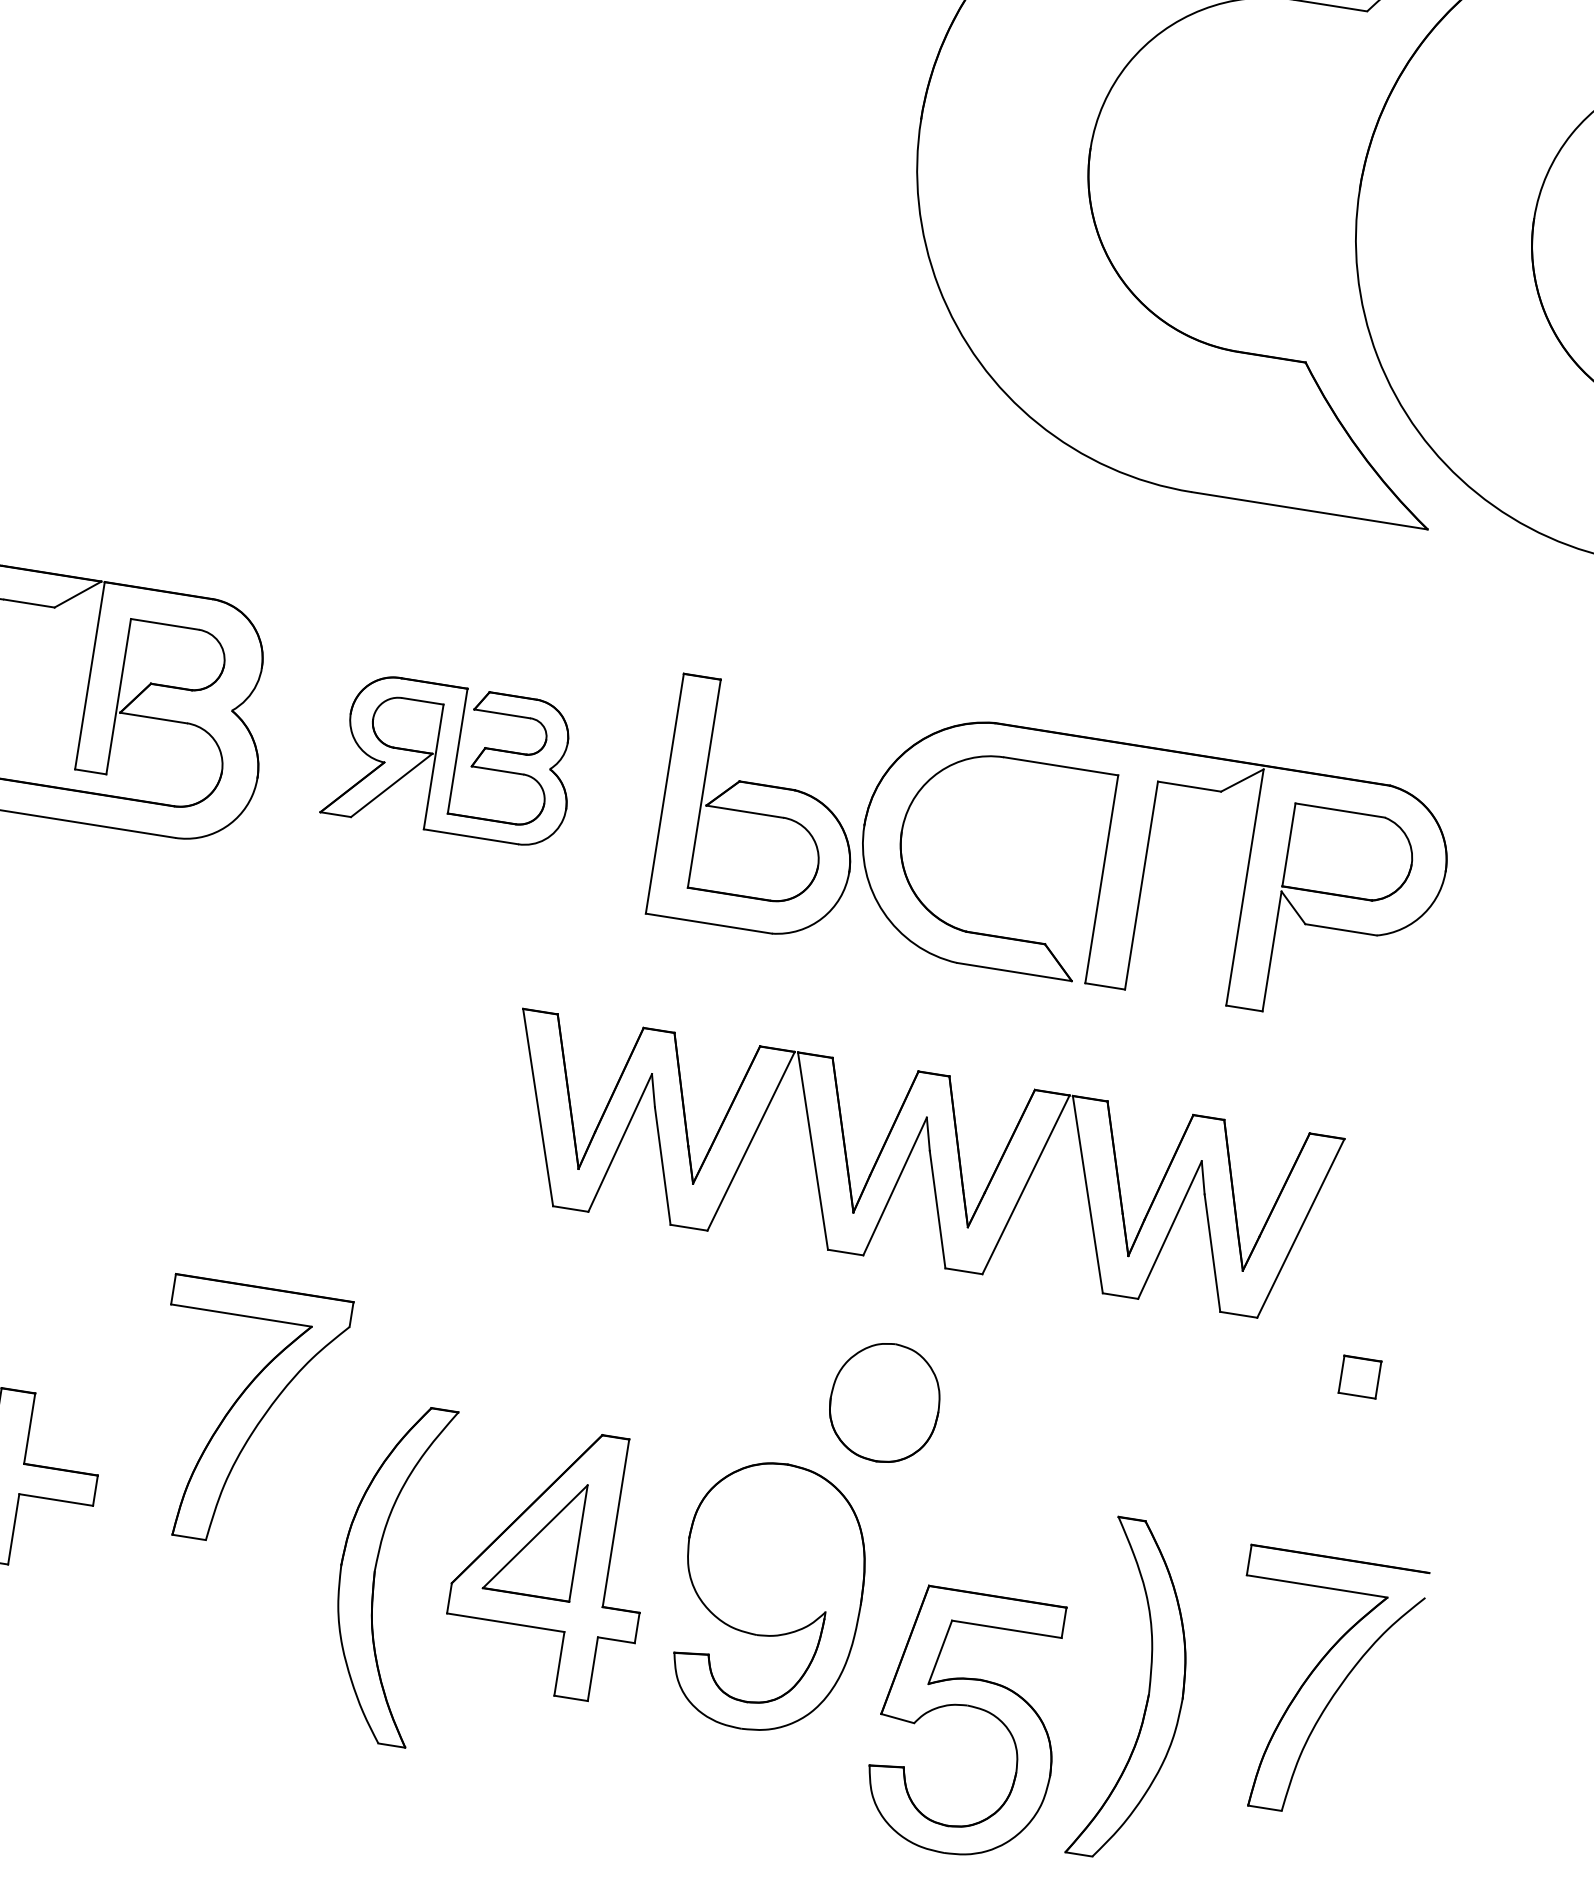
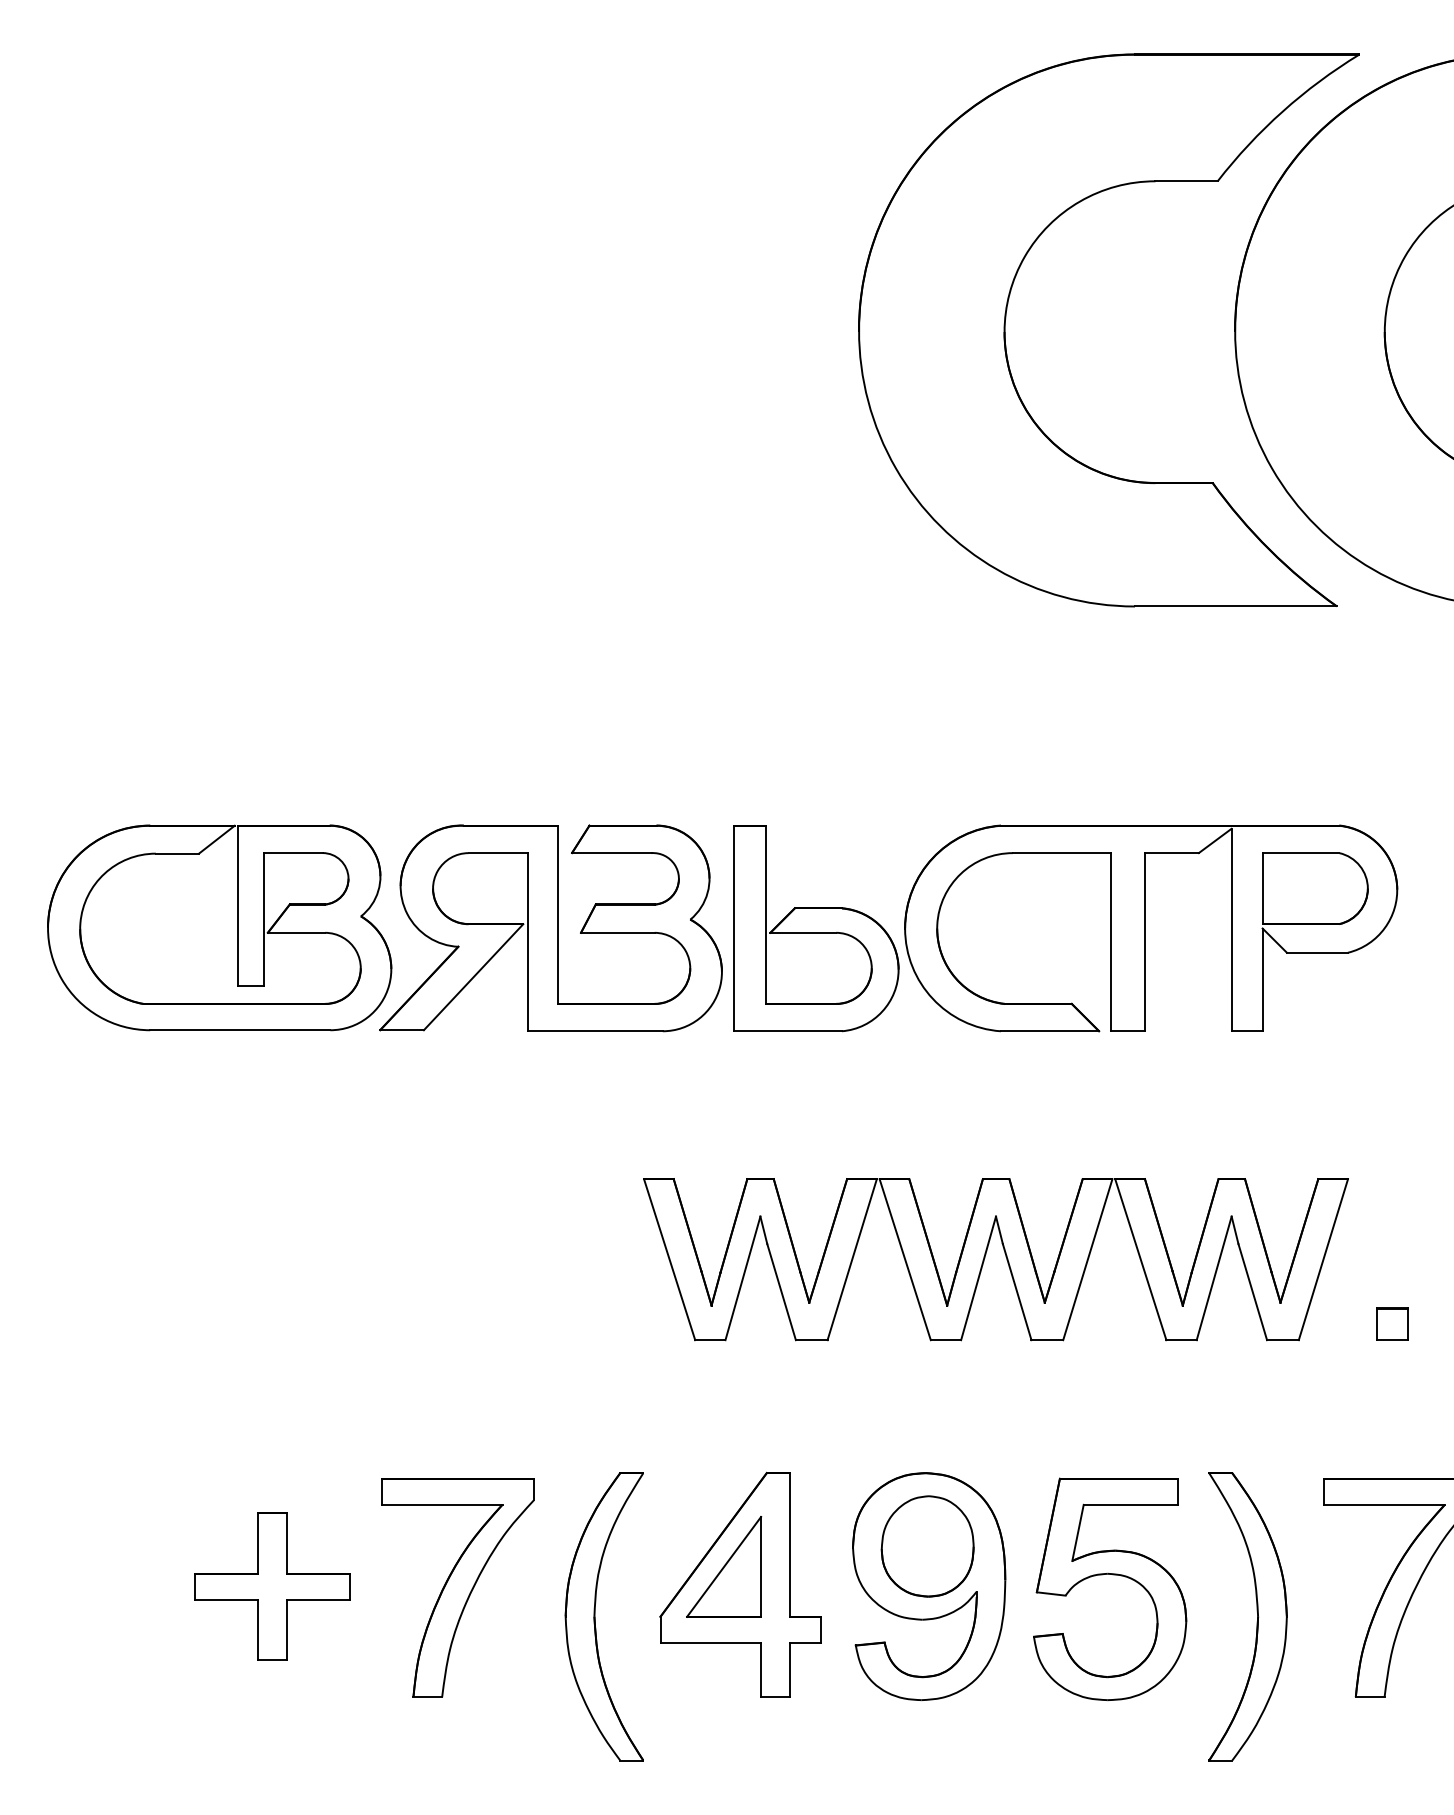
part: (450, 759) -> (550, 928), size x1.67
part: (906, 1164) -> (985, 1258), moved
part: (884, 1402) -> (927, 1546), moved
part: (244, 1414) -> (457, 1587), moved
part: (972, 1708) -> (1112, 1575), moved

